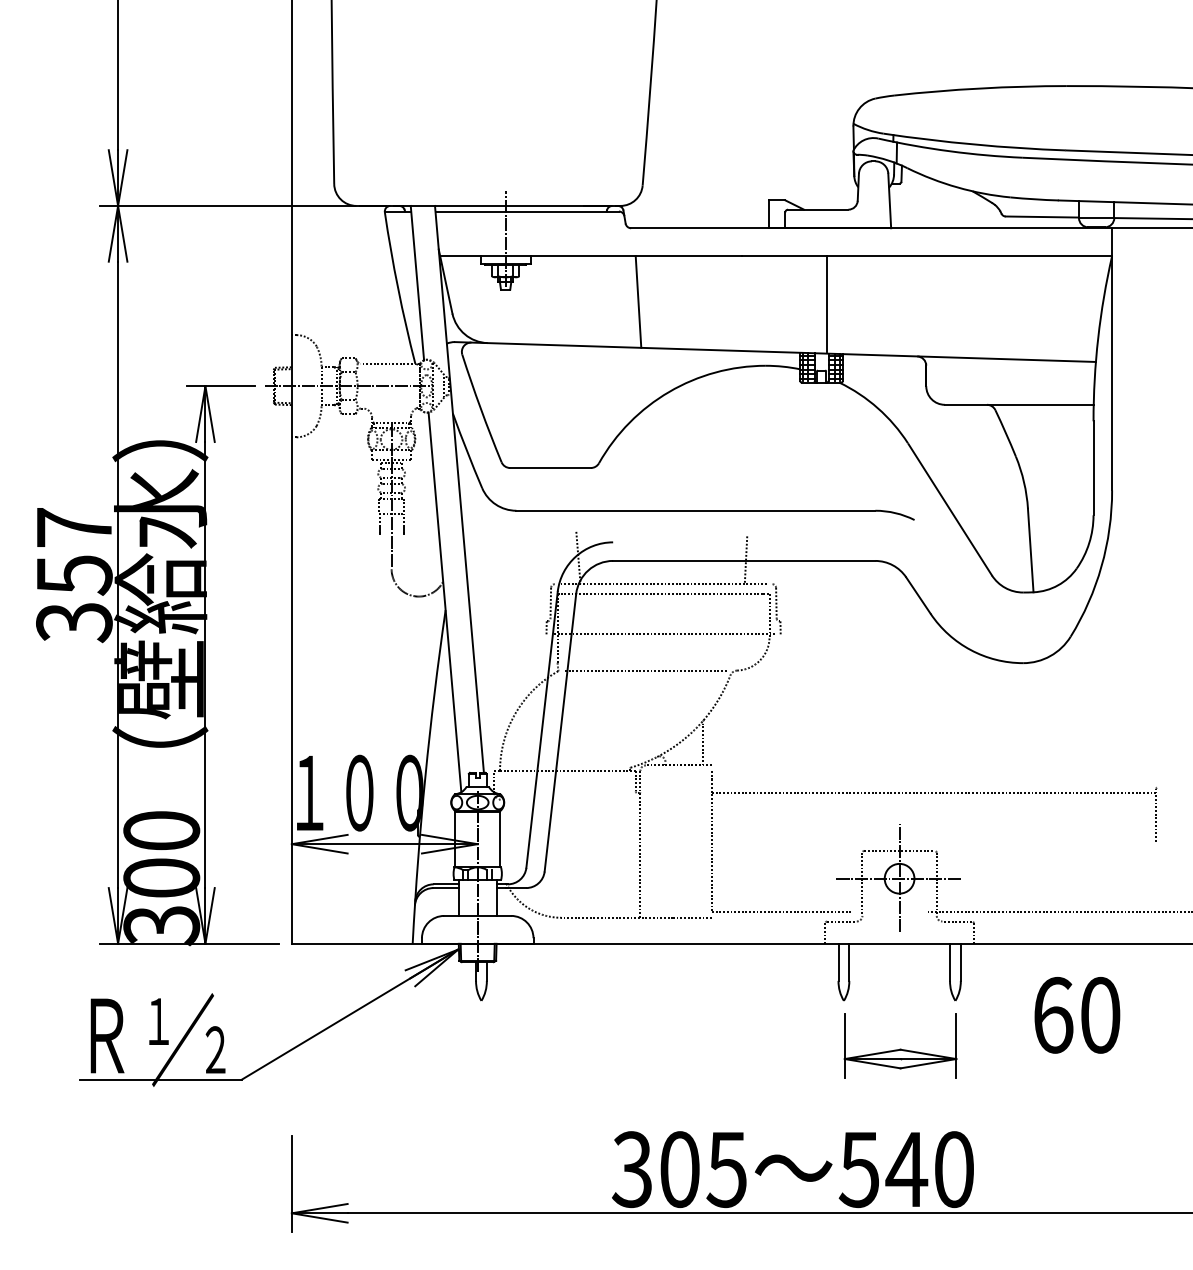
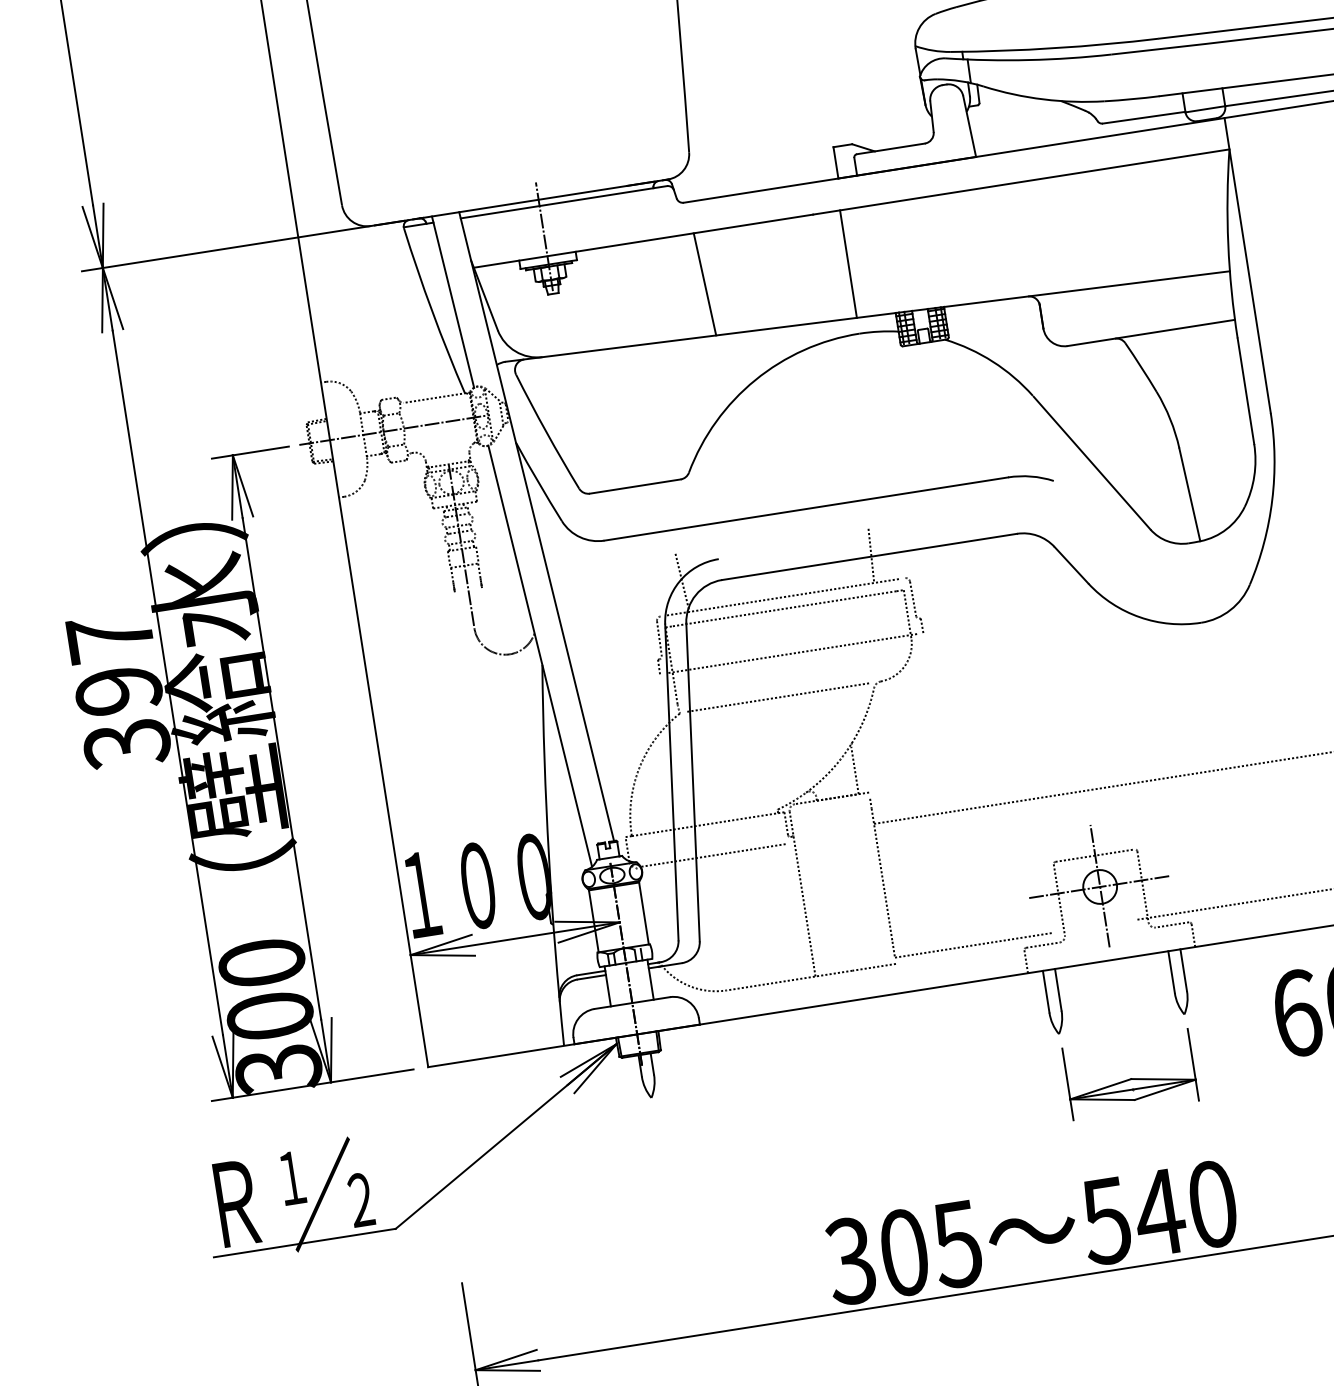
line: (826, 303) -> (848, 263), moved
text: (74, 575) -> (118, 691), 357 -> 397
line: (567, 798) -> (712, 855), added

